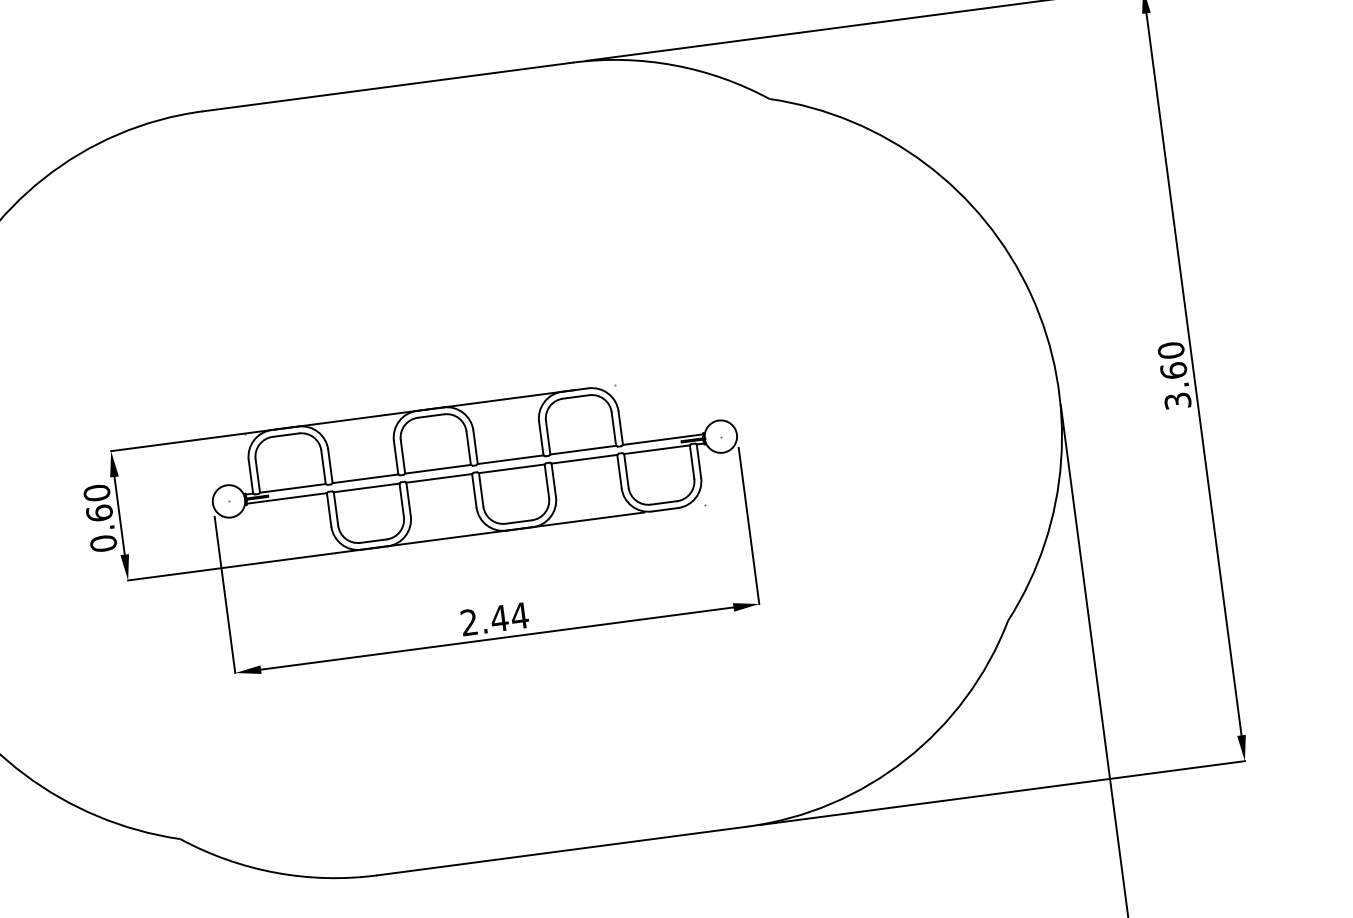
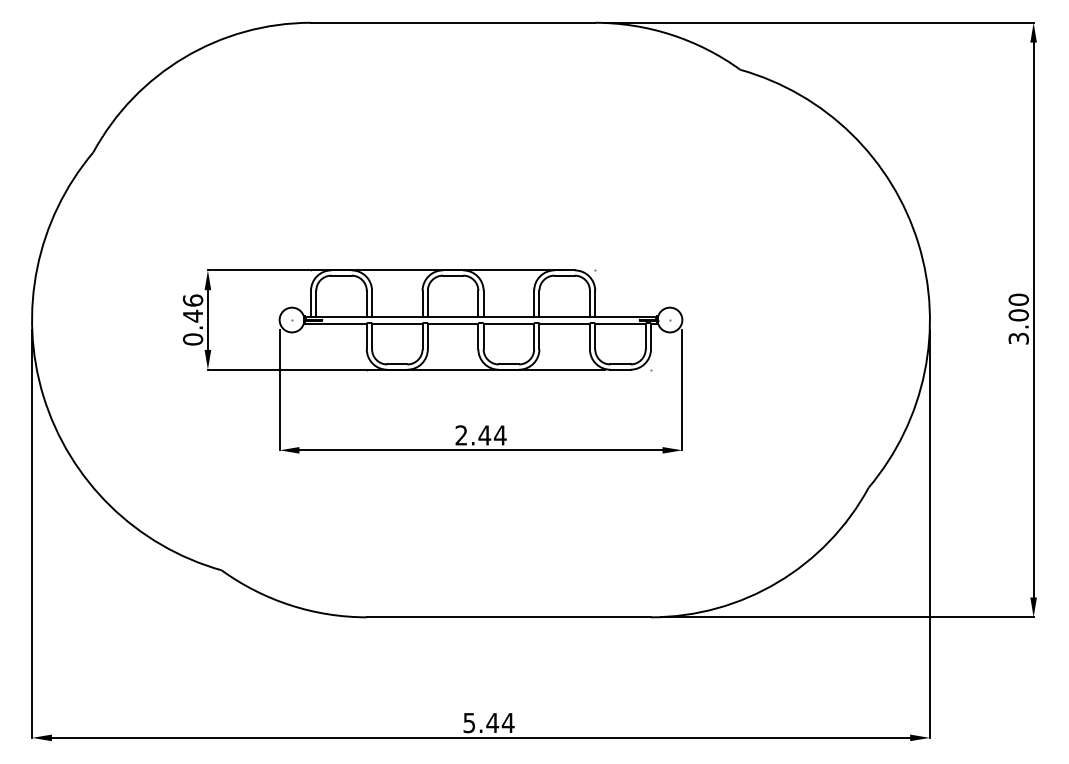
text: (1173, 371) -> (1018, 315), 3.60 -> 3.00
text: (97, 503) -> (192, 308), 0.60 -> 0.46

